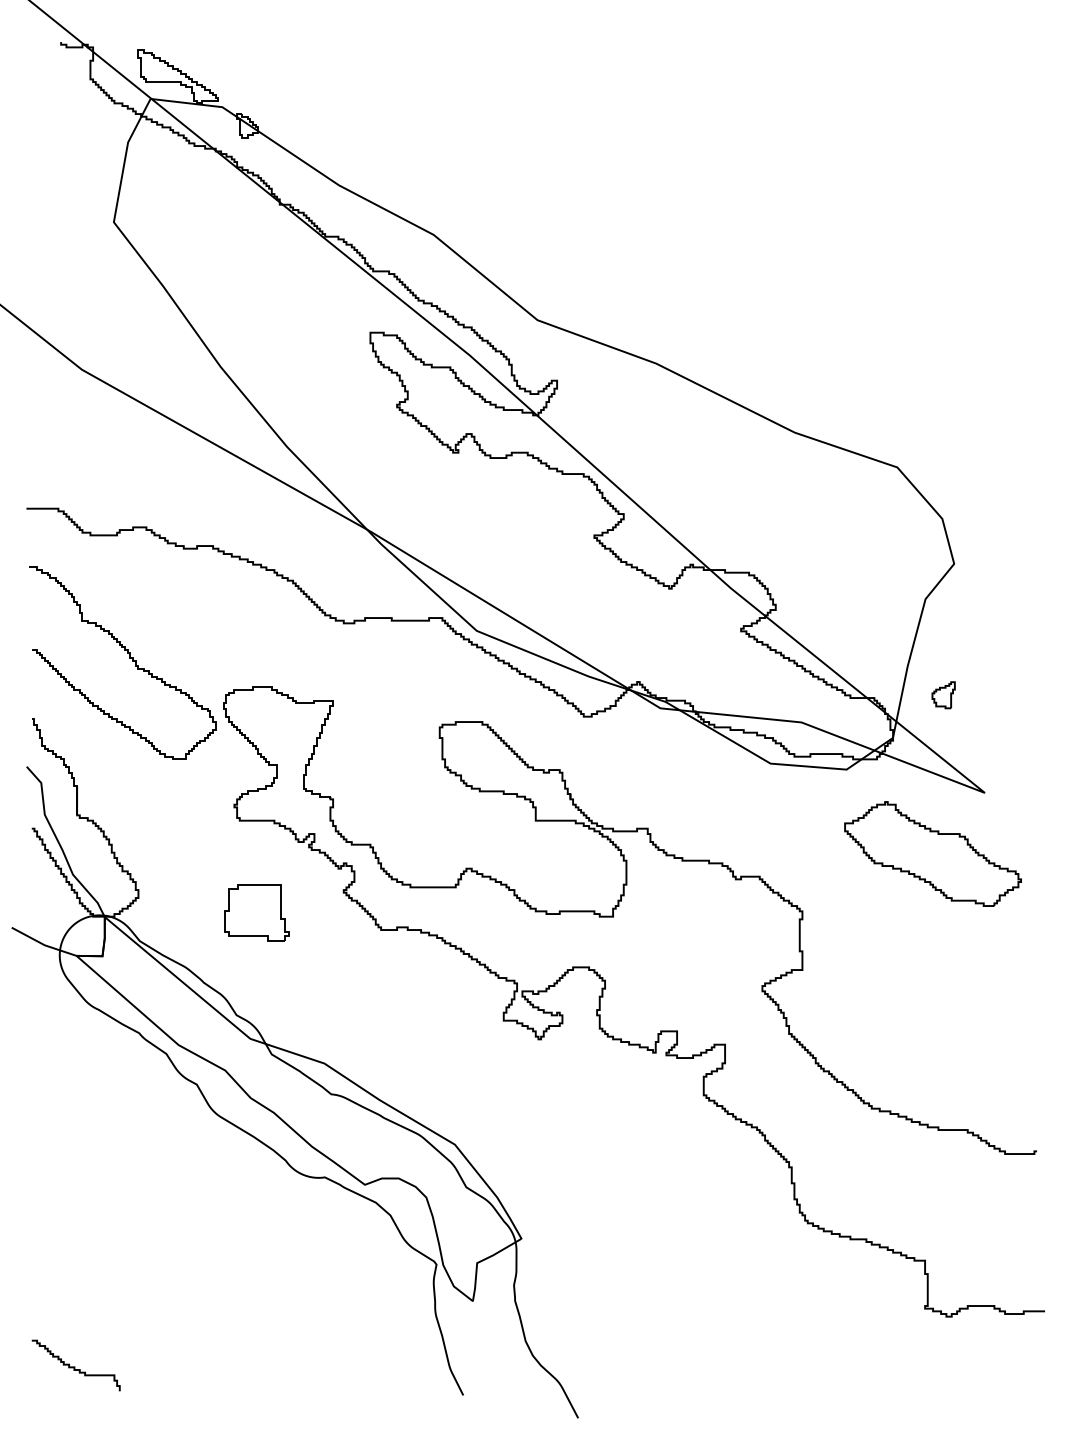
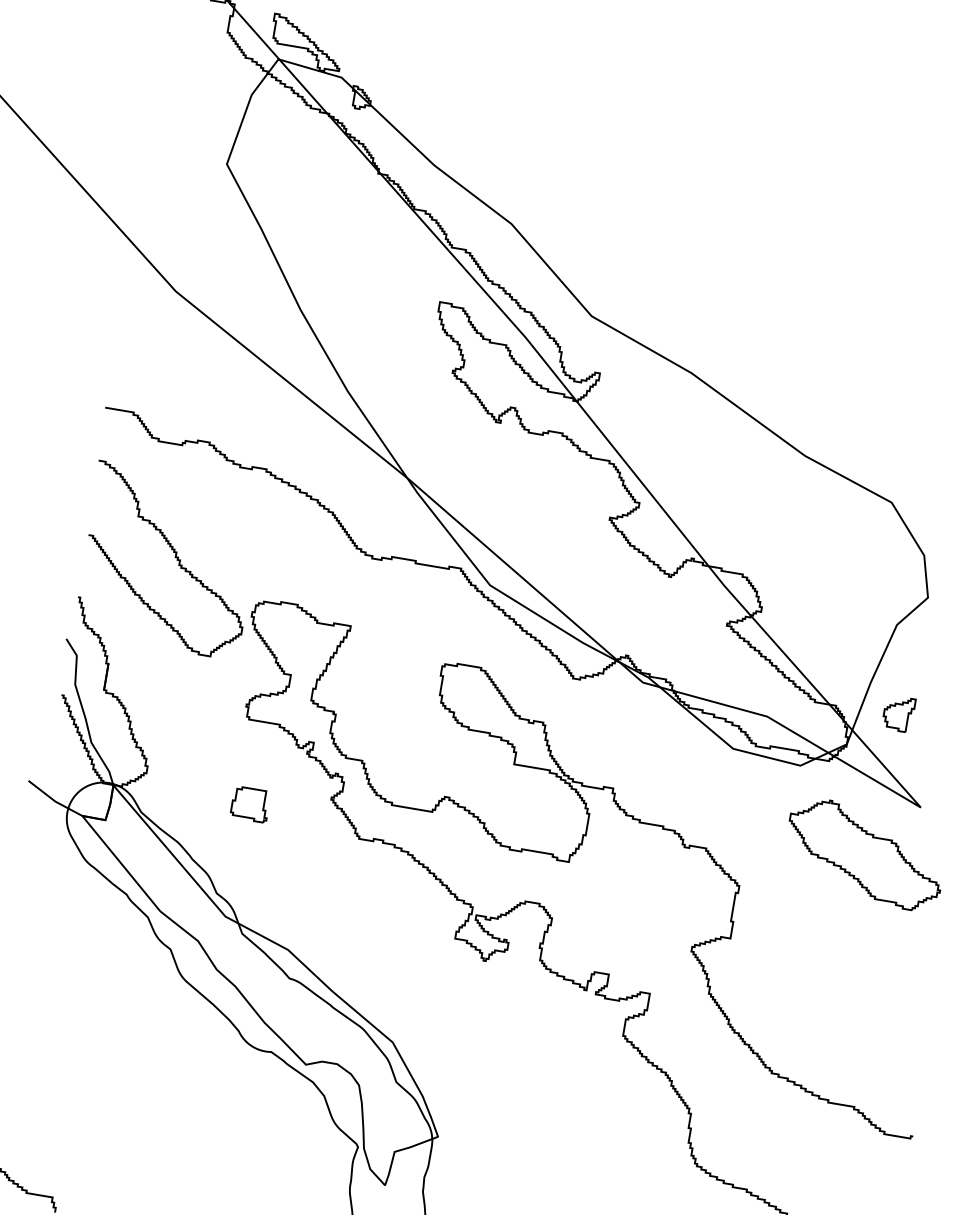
part: (943, 694) -> (898, 713), size x1.43
part: (256, 912) -> (250, 804), size x0.62

